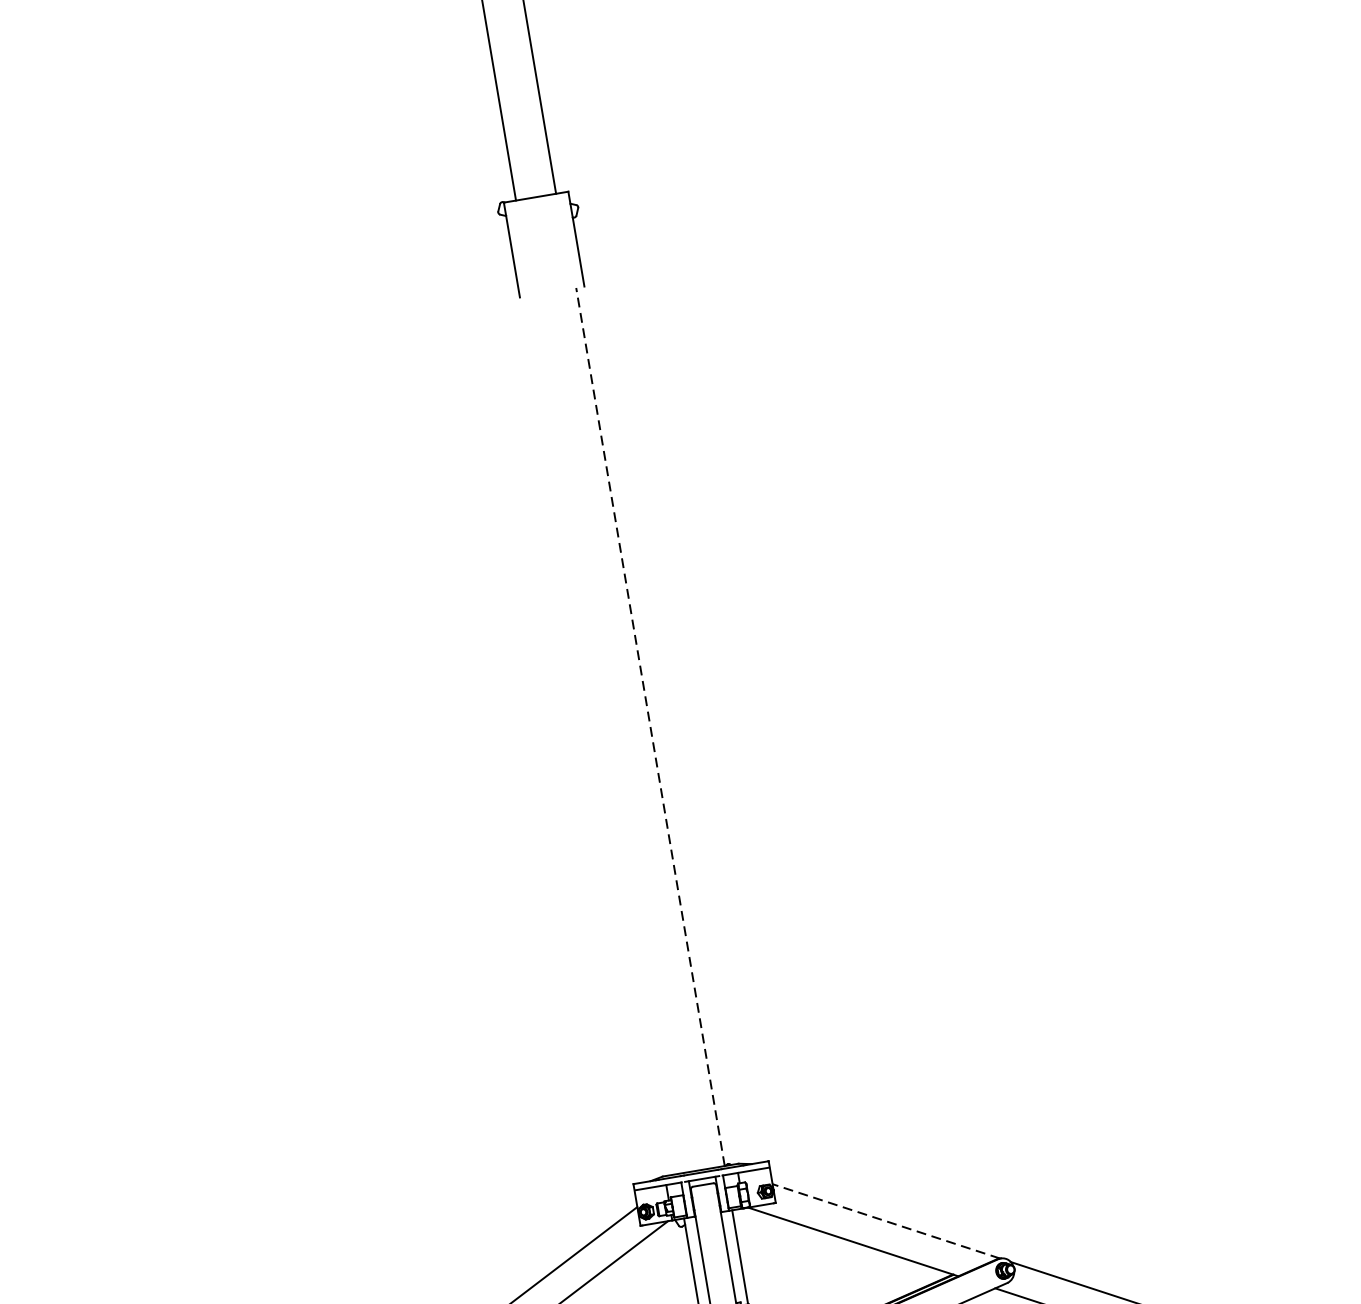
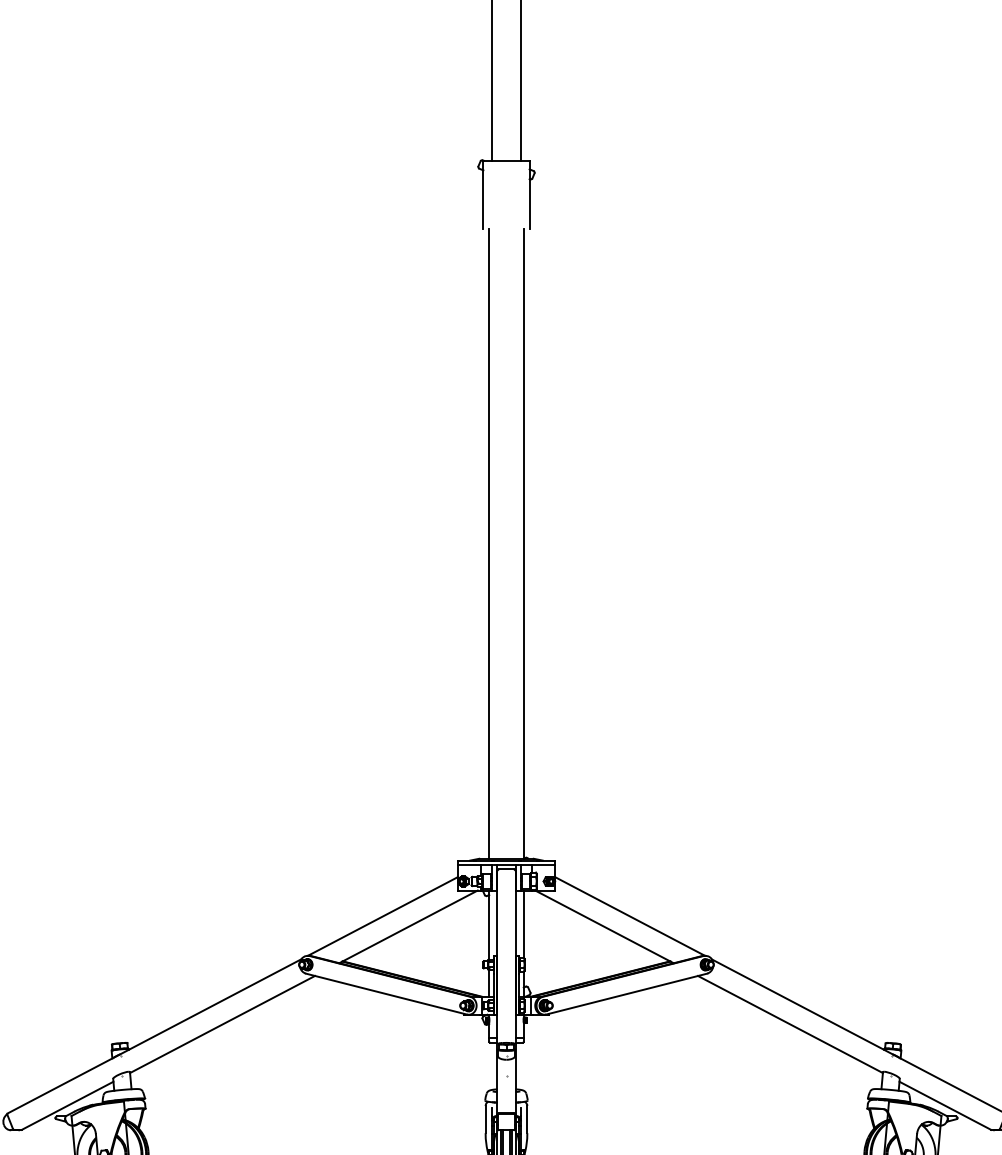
line: (650, 726) -> (523, 543), dashed -> solid
line: (602, 734) -> (489, 543), added
line: (885, 1221) -> (629, 916), dashed -> solid

